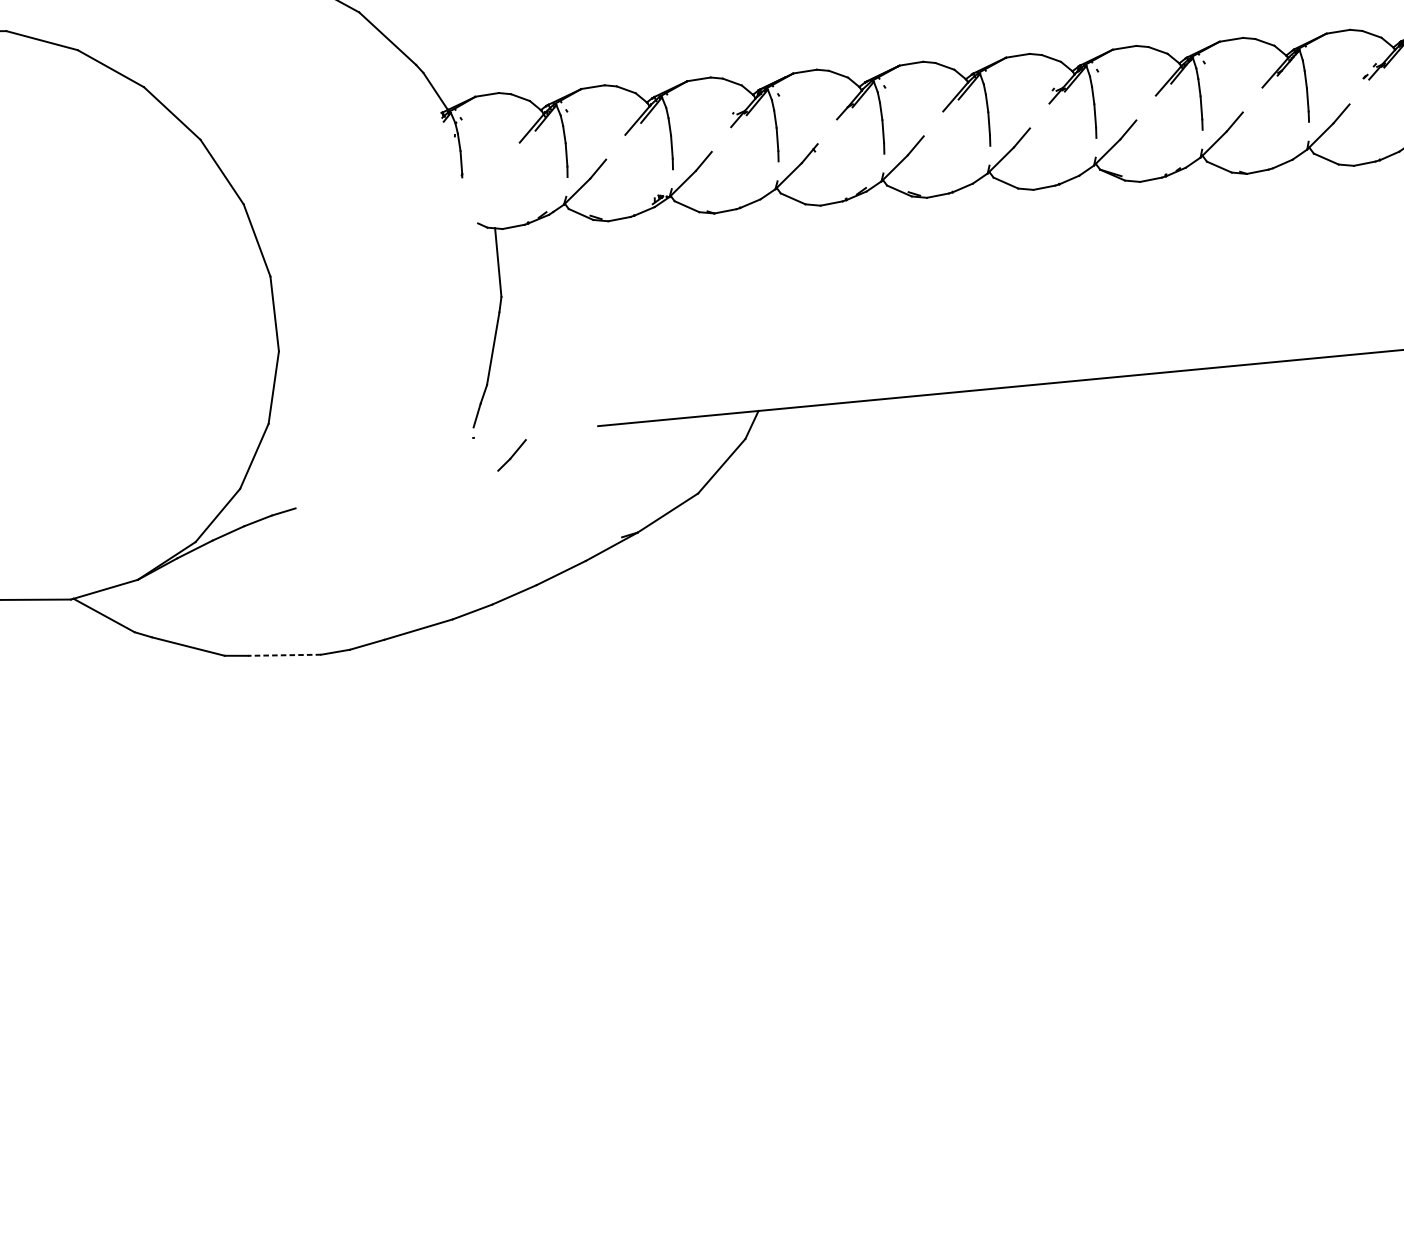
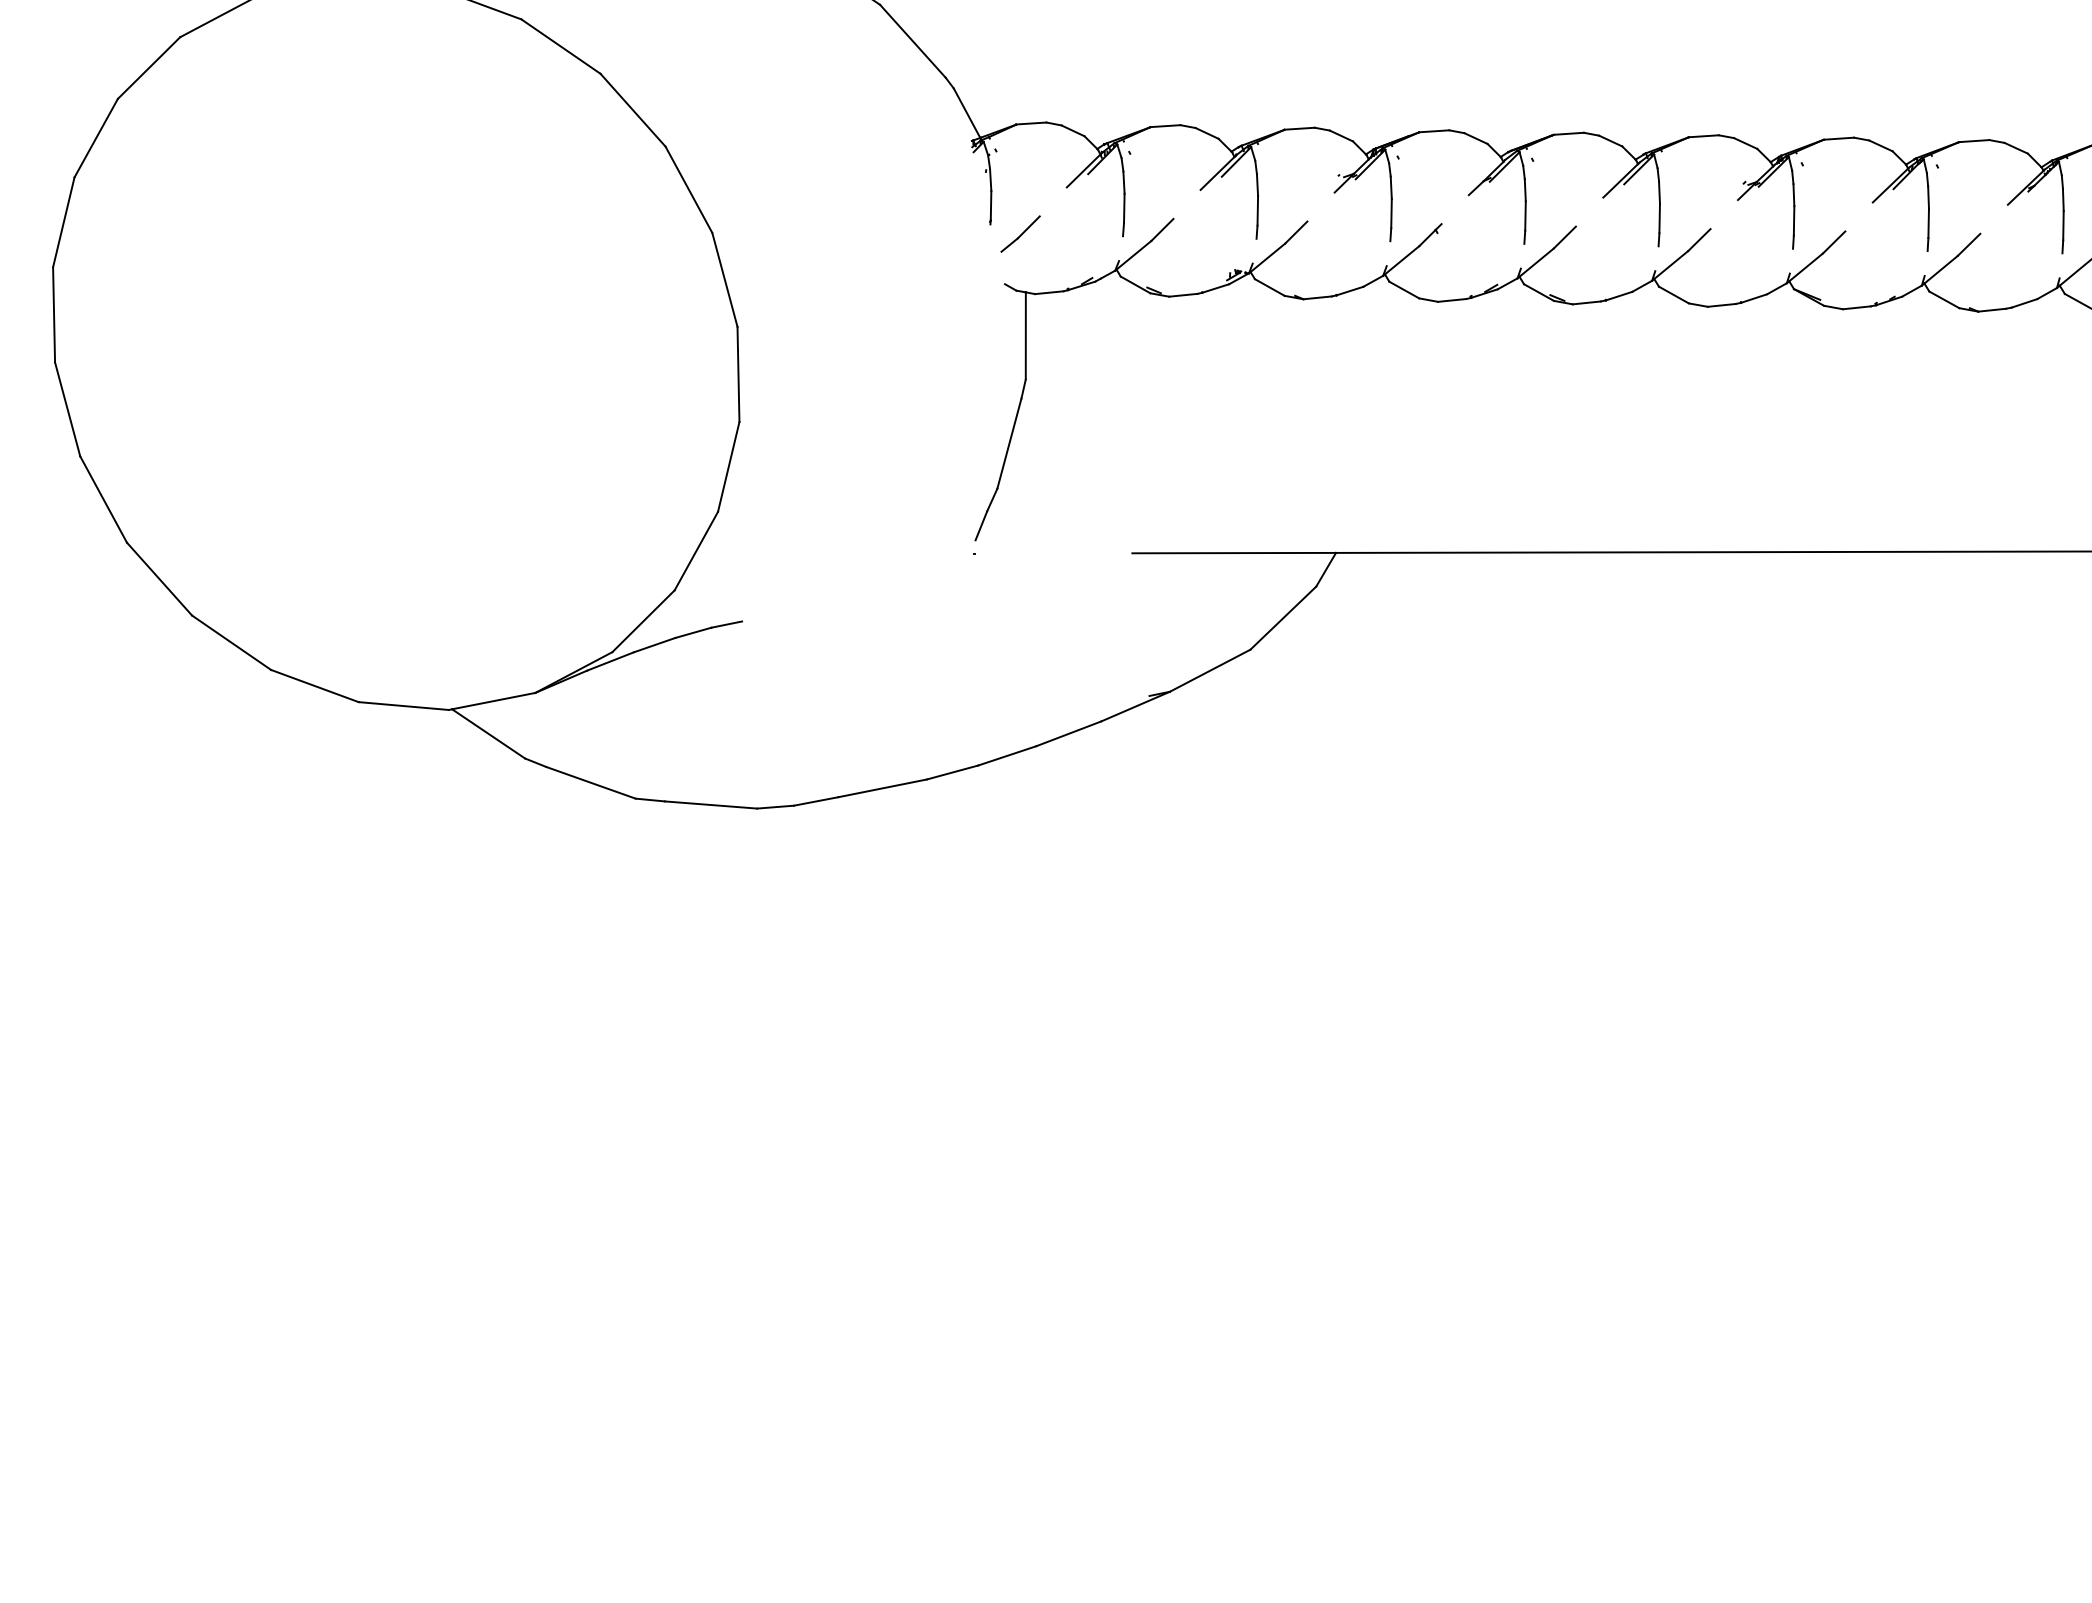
part: (511, 454) -> (1020, 233), moved
line: (284, 654) -> (710, 804), dashed -> solid

